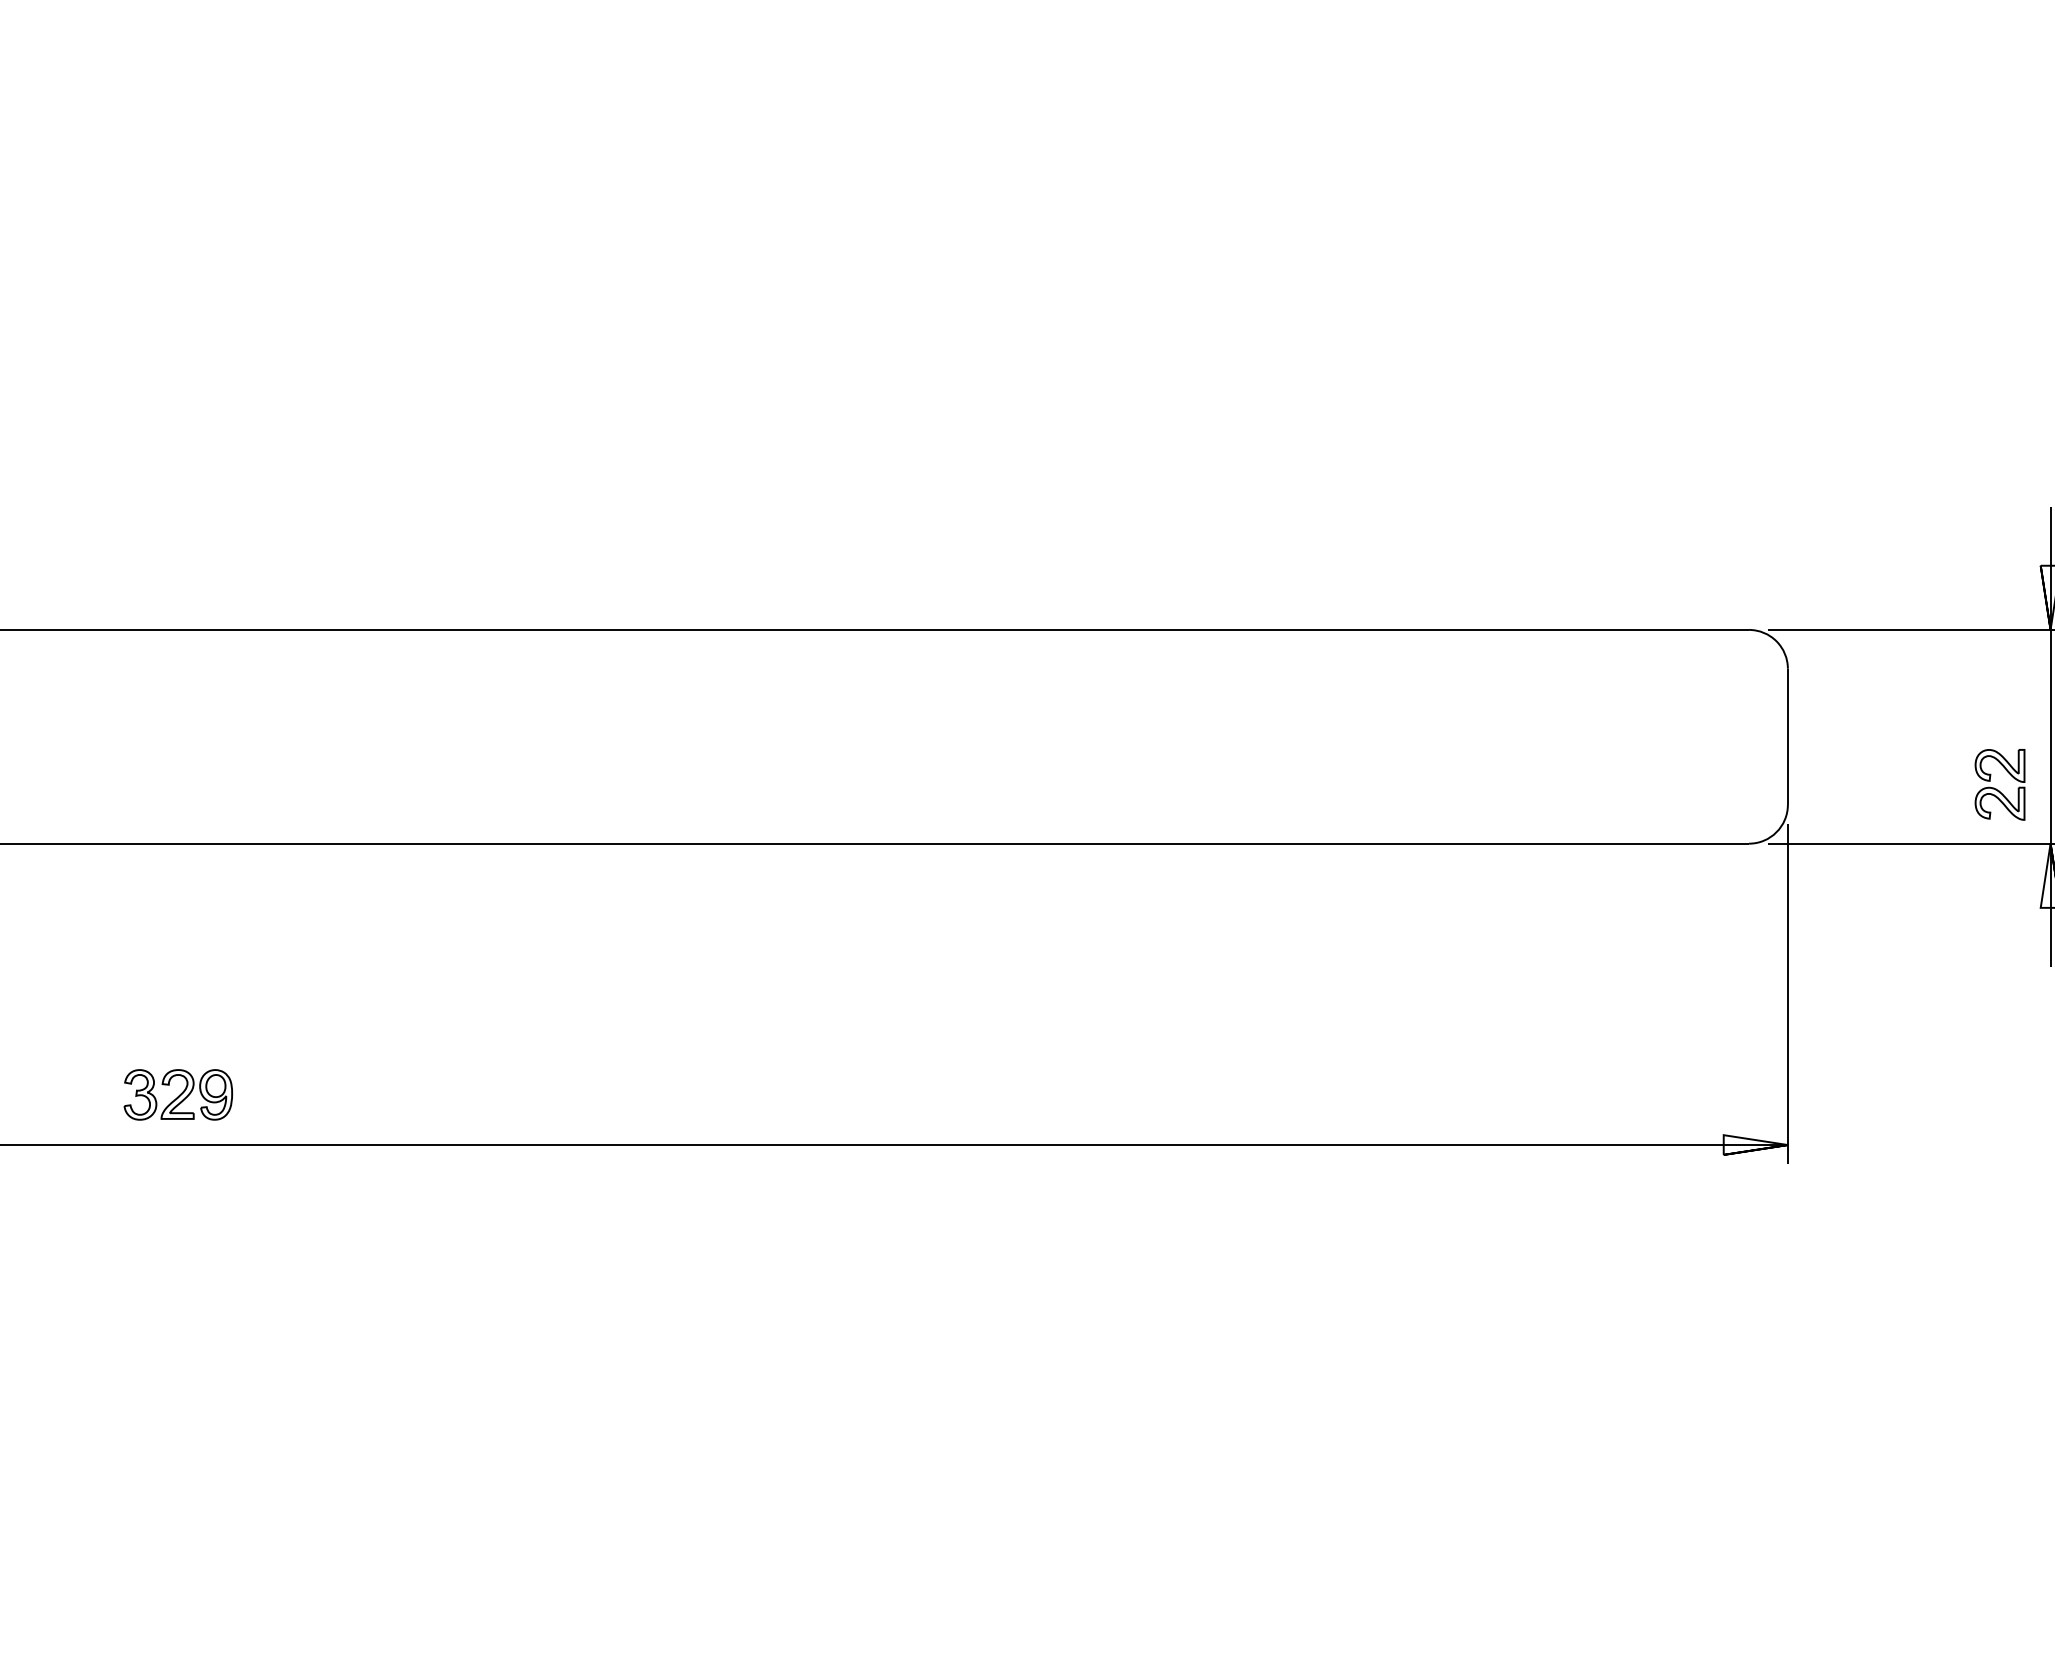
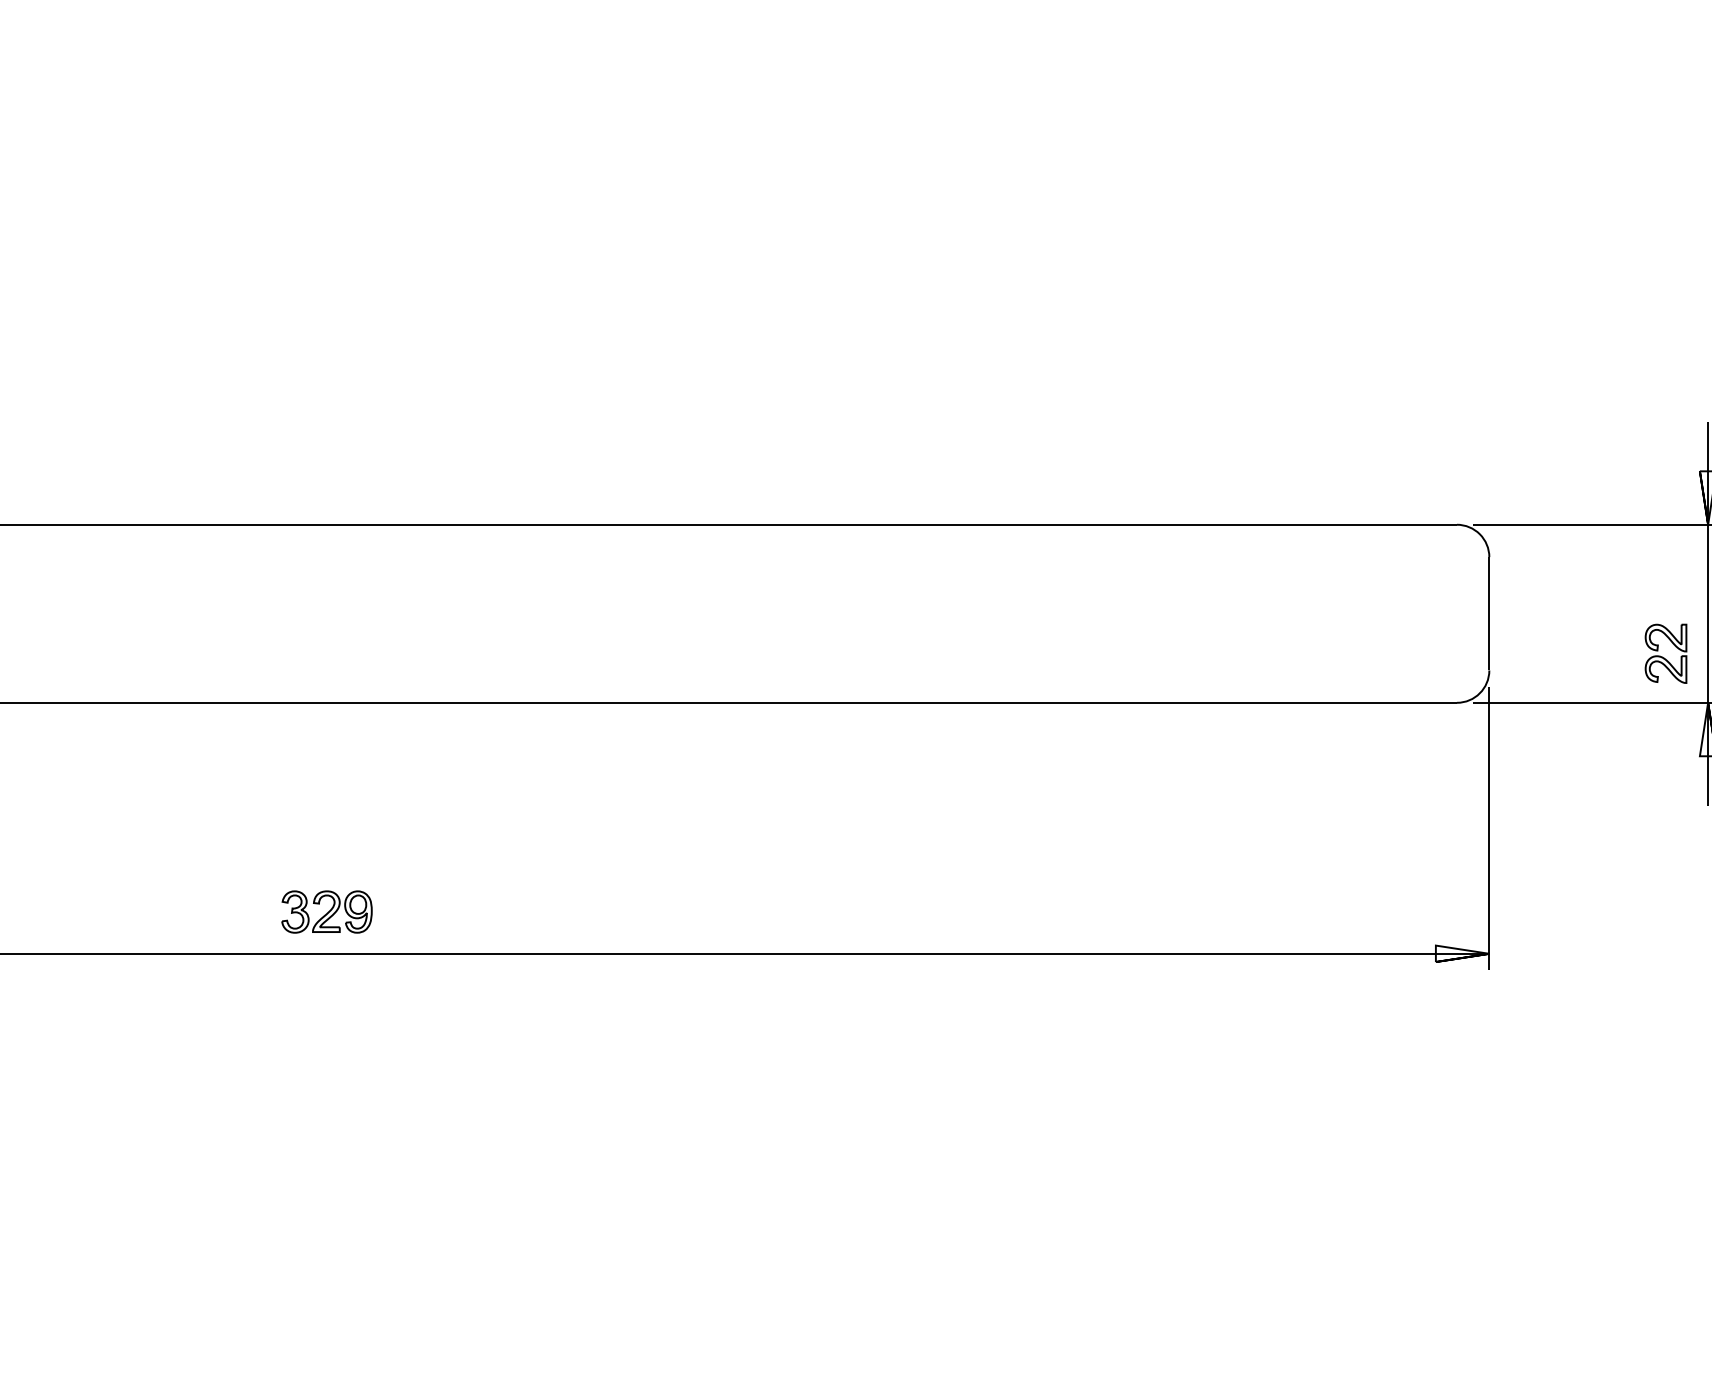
part: (178, 1094) -> (327, 911), moved

